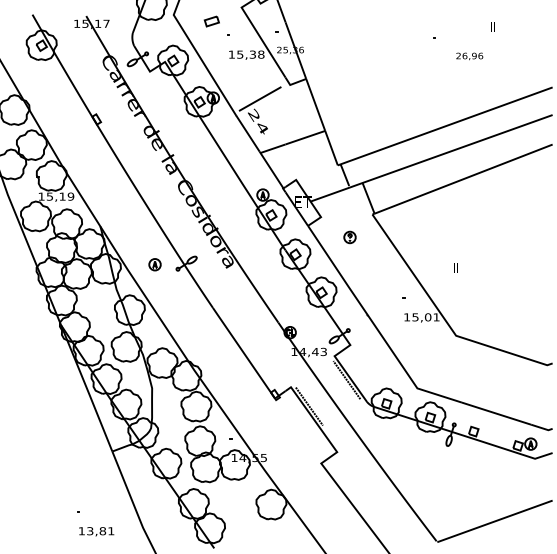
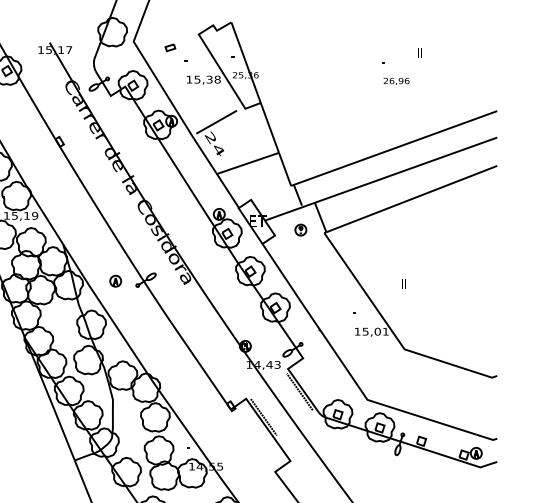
part: (212, 21) -> (170, 47), size x0.71
text: (492, 26) -> (419, 52), moved
text: (469, 56) -> (396, 81), moved
part: (349, 237) -> (300, 230), moved

